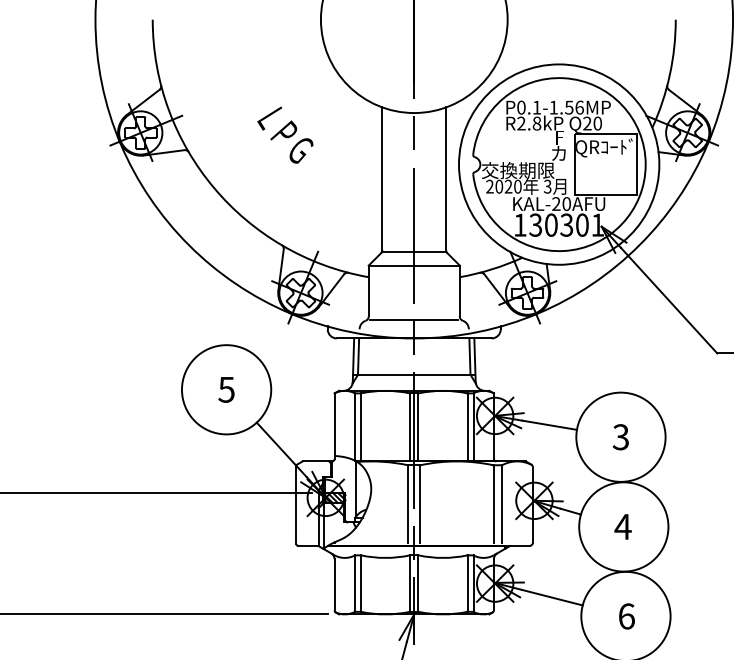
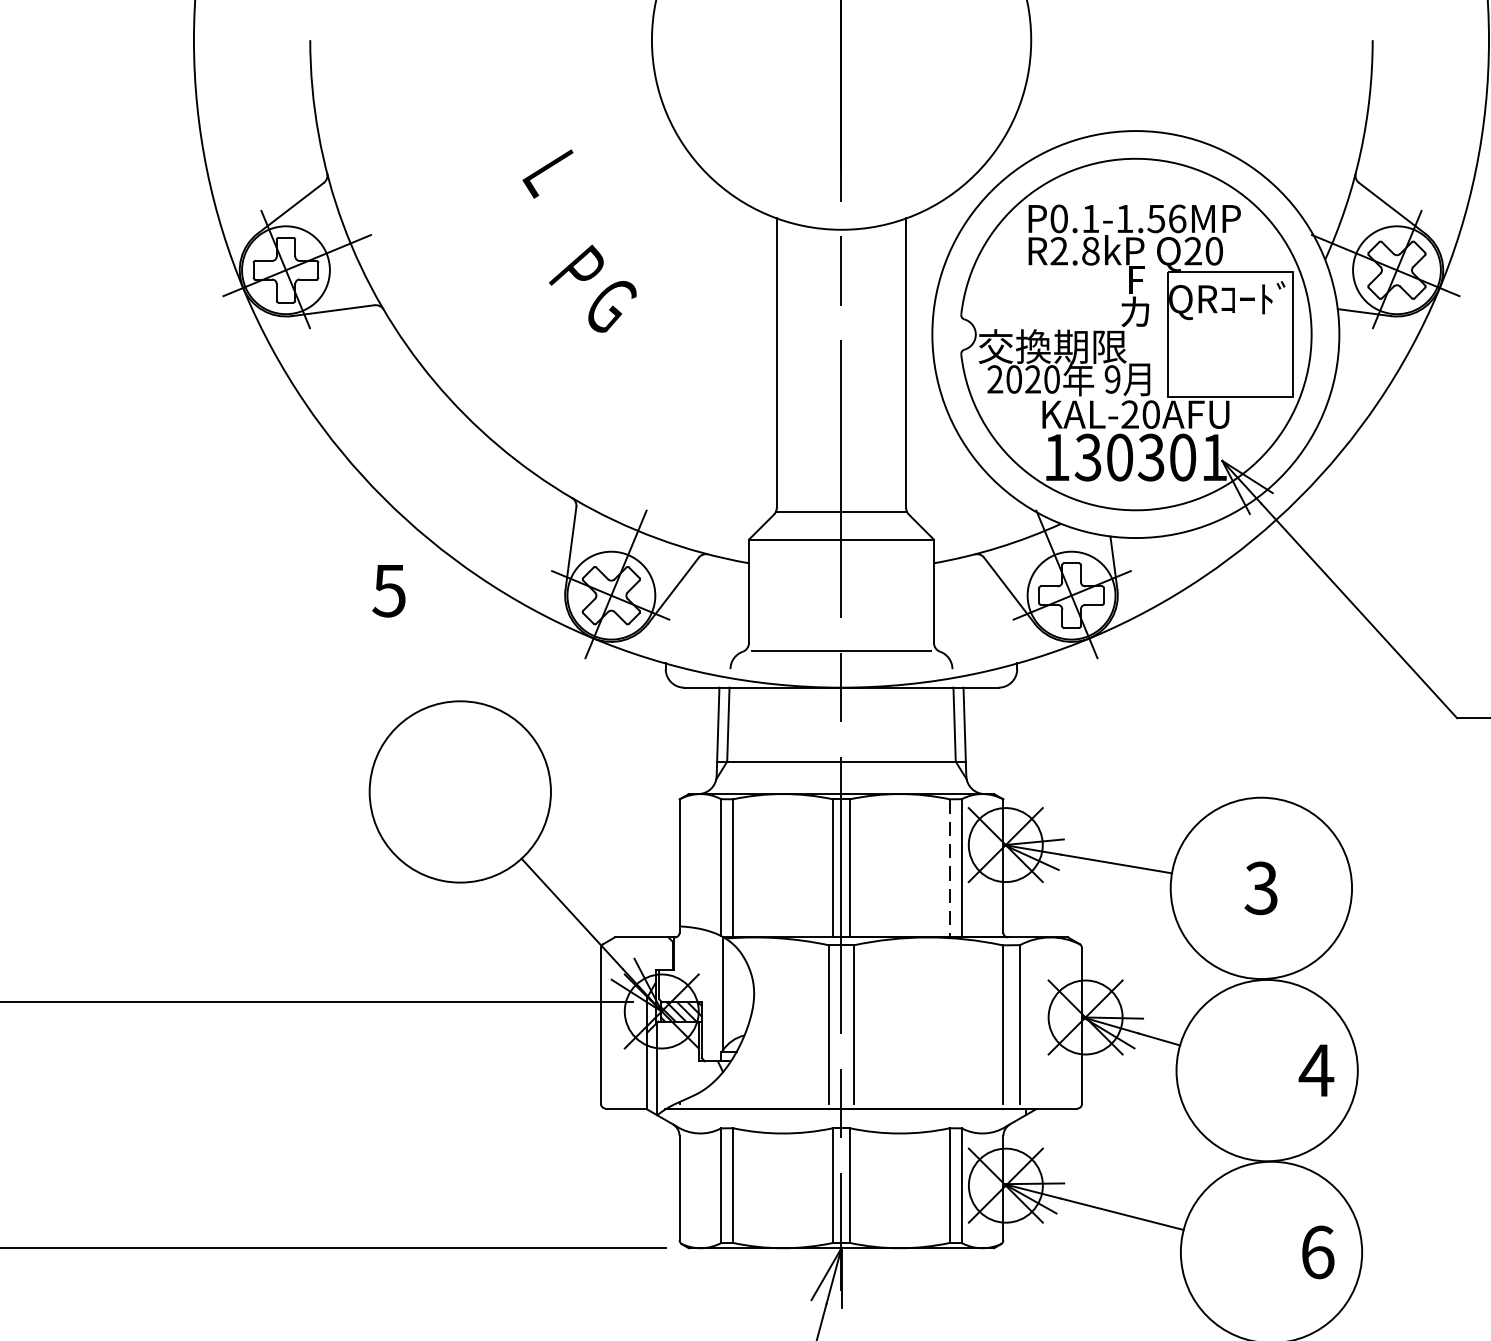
text: (269, 118) -> (547, 173), moved
text: (547, 186) -> (1112, 379), 3 -> 9
text: (226, 389) -> (389, 590), moved
line: (467, 427) -> (949, 868), solid -> dashed
text: (622, 526) -> (1315, 1069), moved
text: (626, 616) -> (1317, 1252), moved

